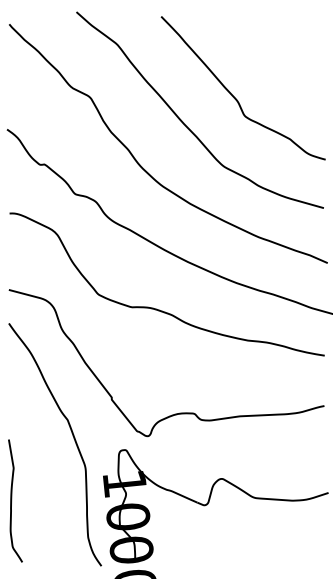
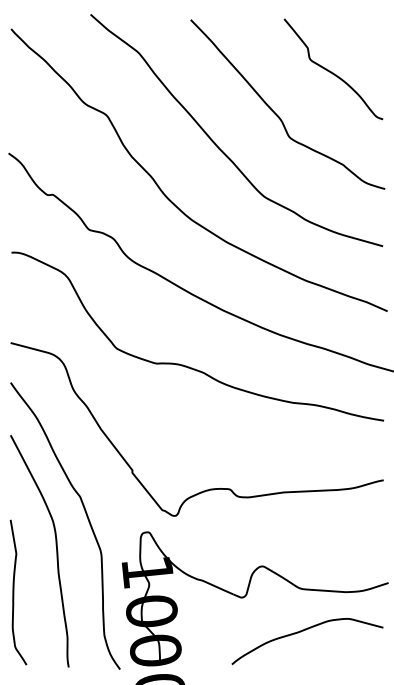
curve: (280, 60) -> (331, 71), added
curve: (47, 466) -> (56, 551), added
curve: (256, 533) -> (303, 631), added

